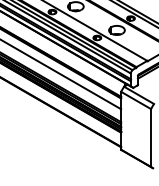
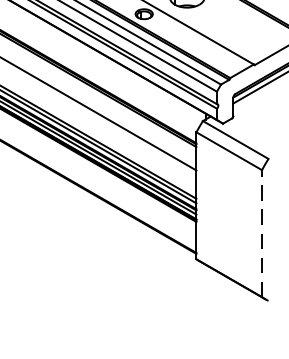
line: (151, 138) -> (262, 234), solid -> dashed

